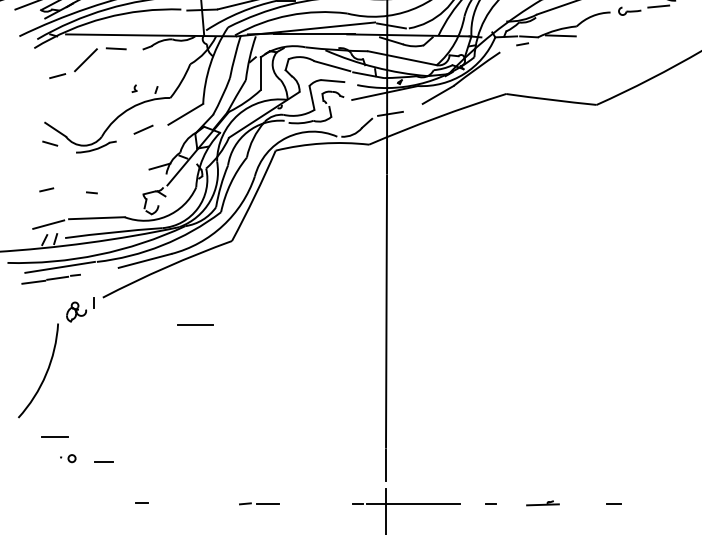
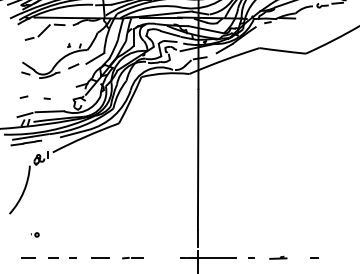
line: (195, 323) -> (100, 257), moved
line: (55, 436) -> (28, 257), moved
line: (104, 461) -> (53, 257), moved

